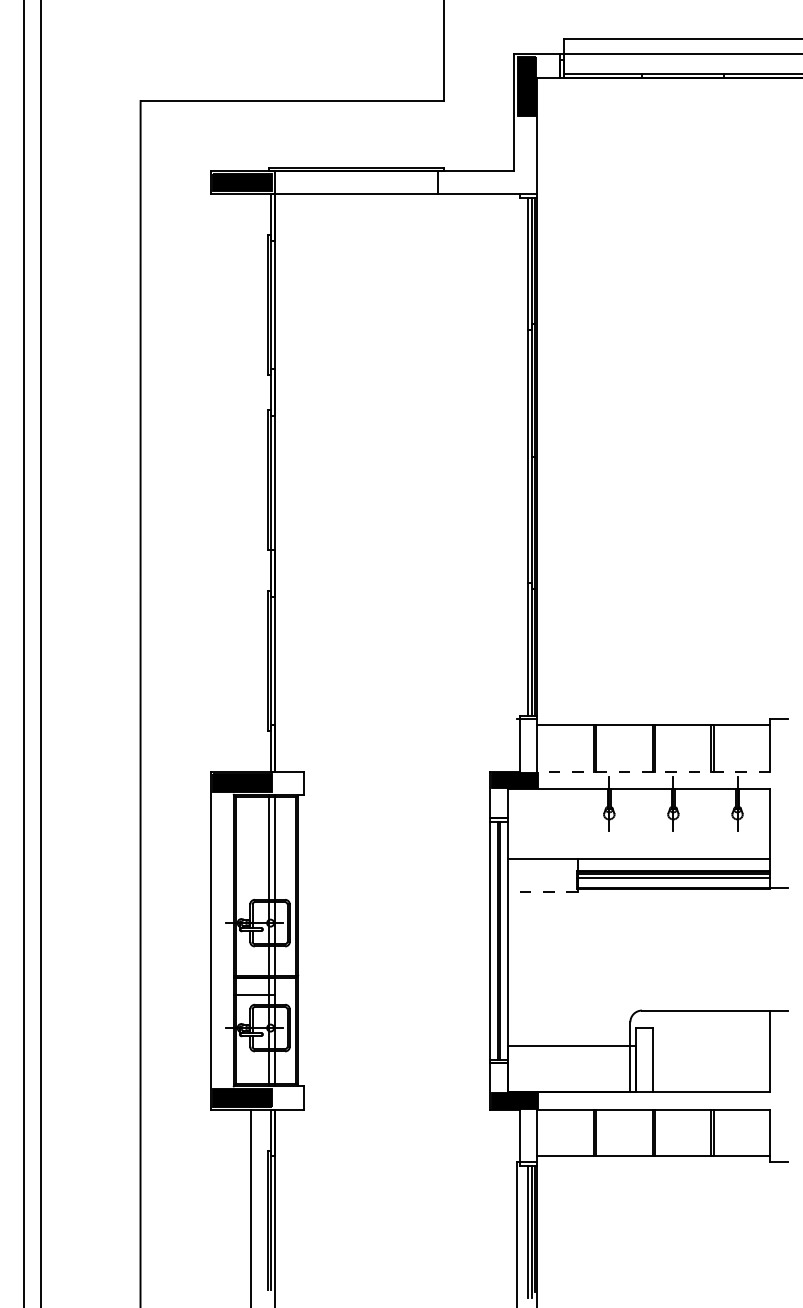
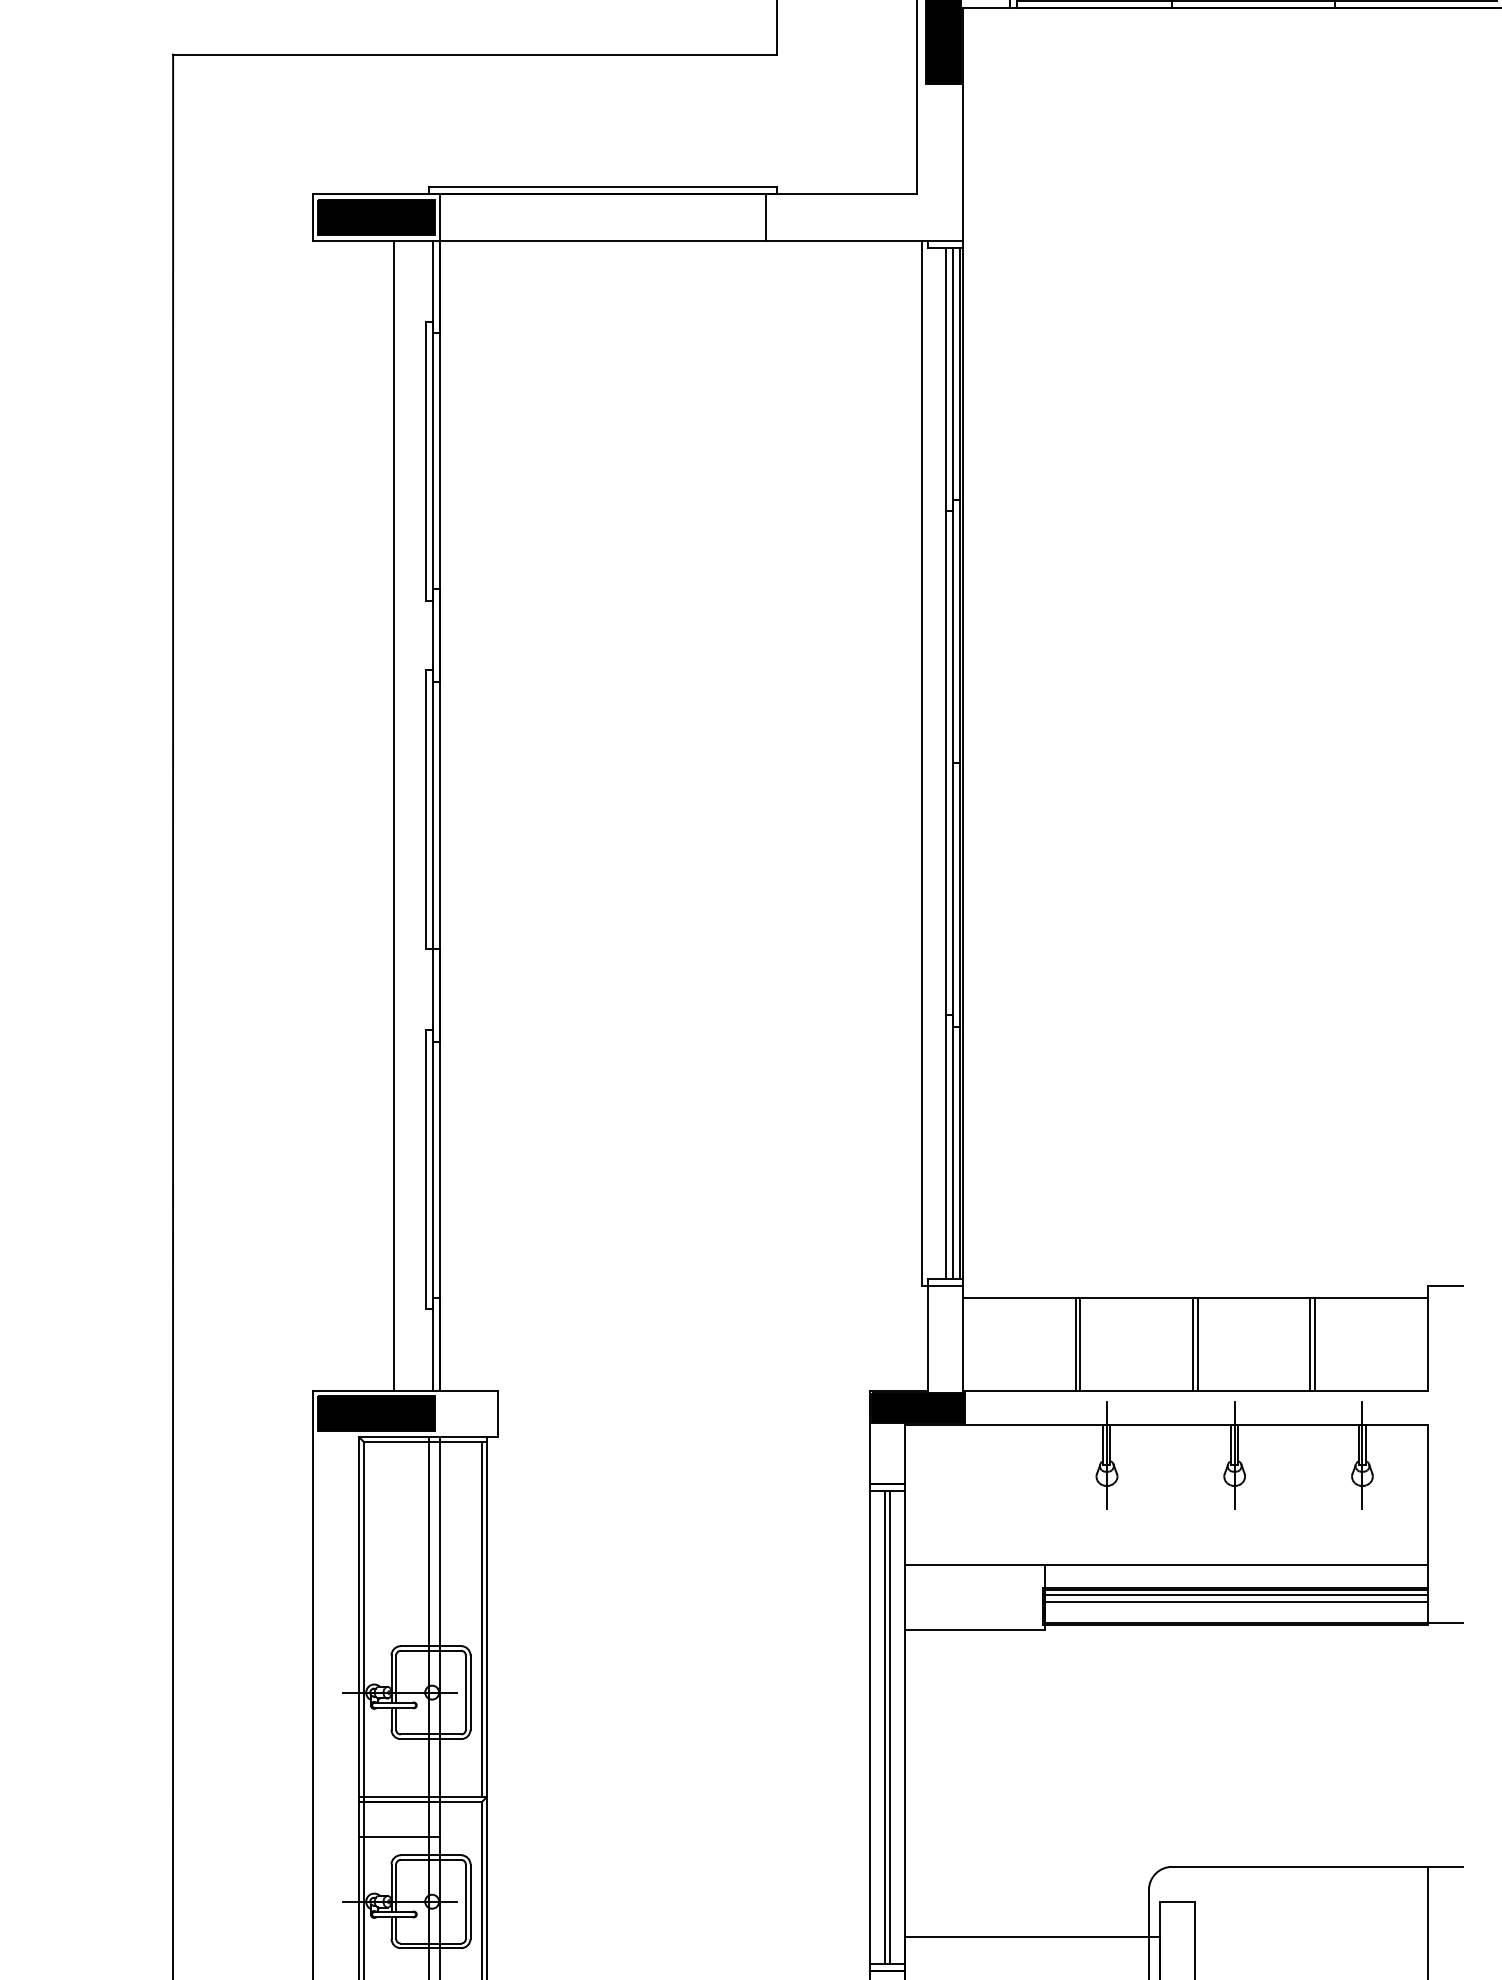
line: (516, 456) -> (922, 762), added
line: (251, 482) -> (394, 814), added
line: (653, 771) -> (1195, 1390), dashed -> solid
line: (542, 891) -> (973, 1629), dashed -> solid

